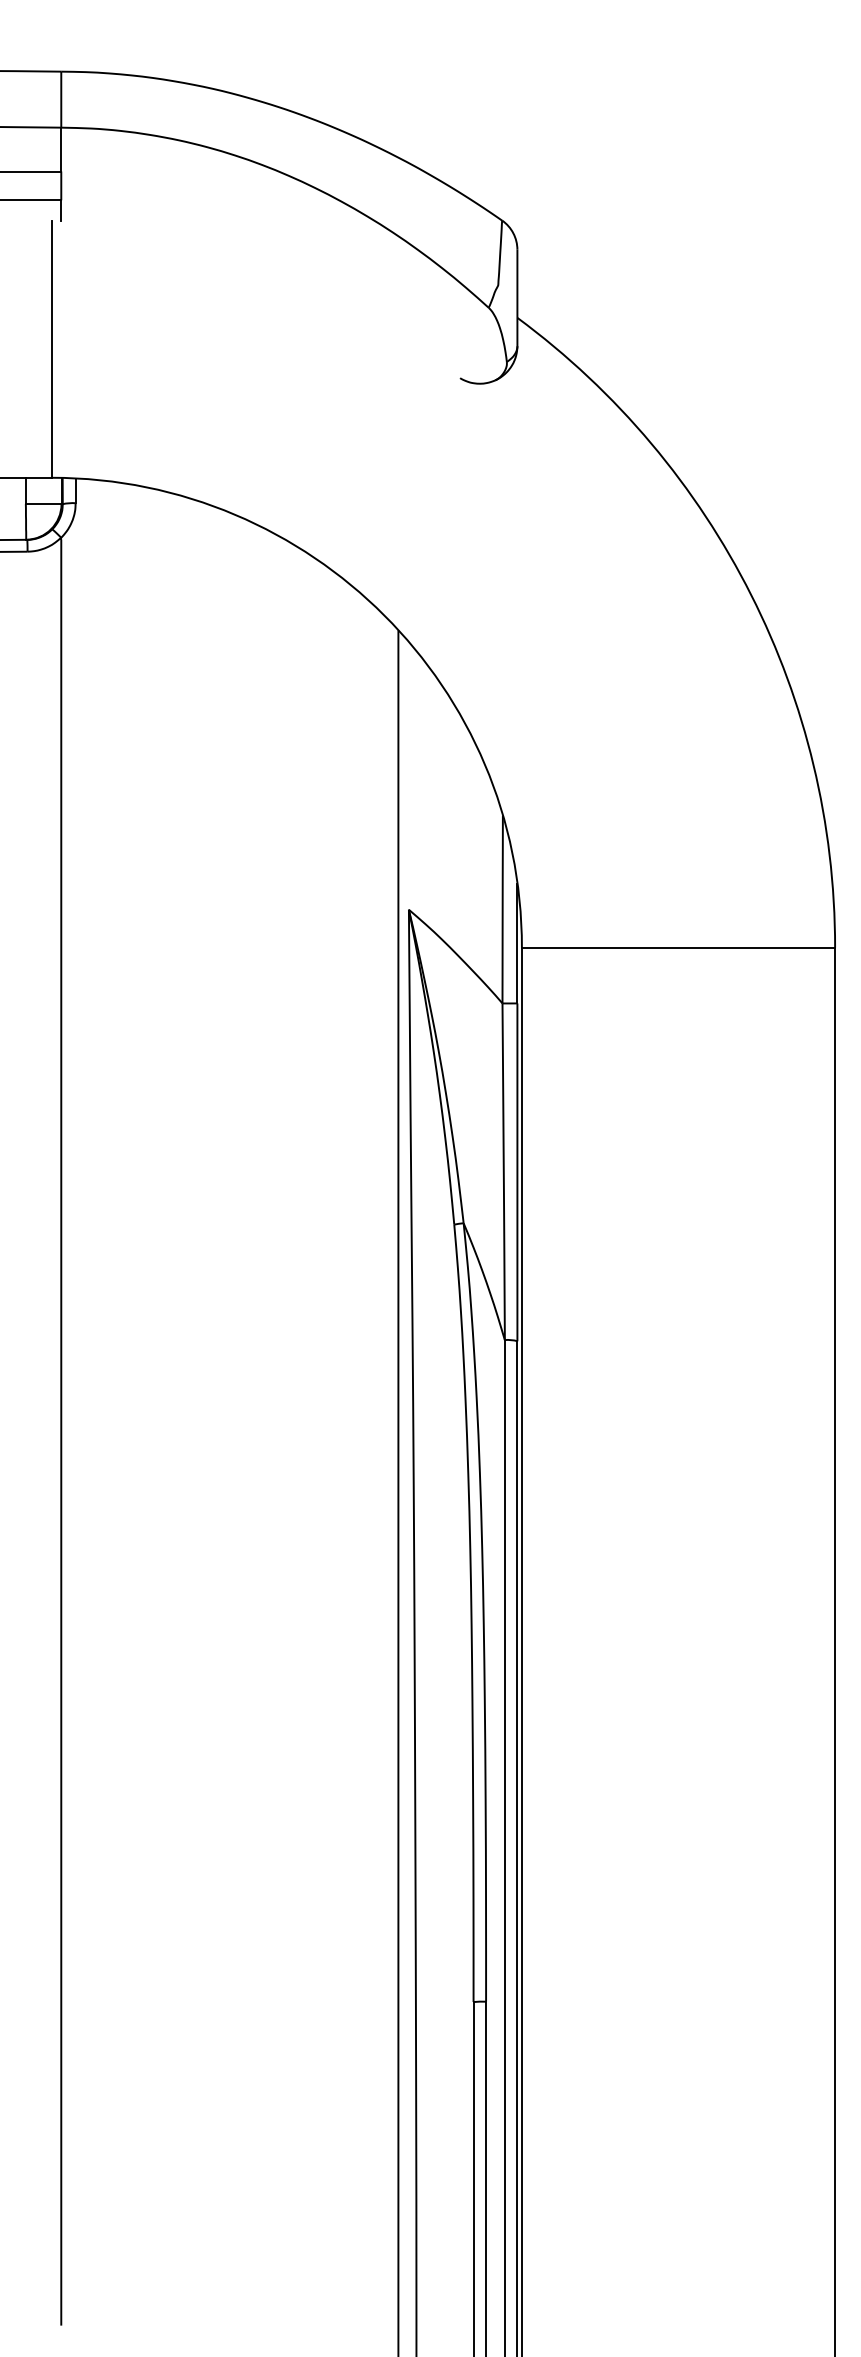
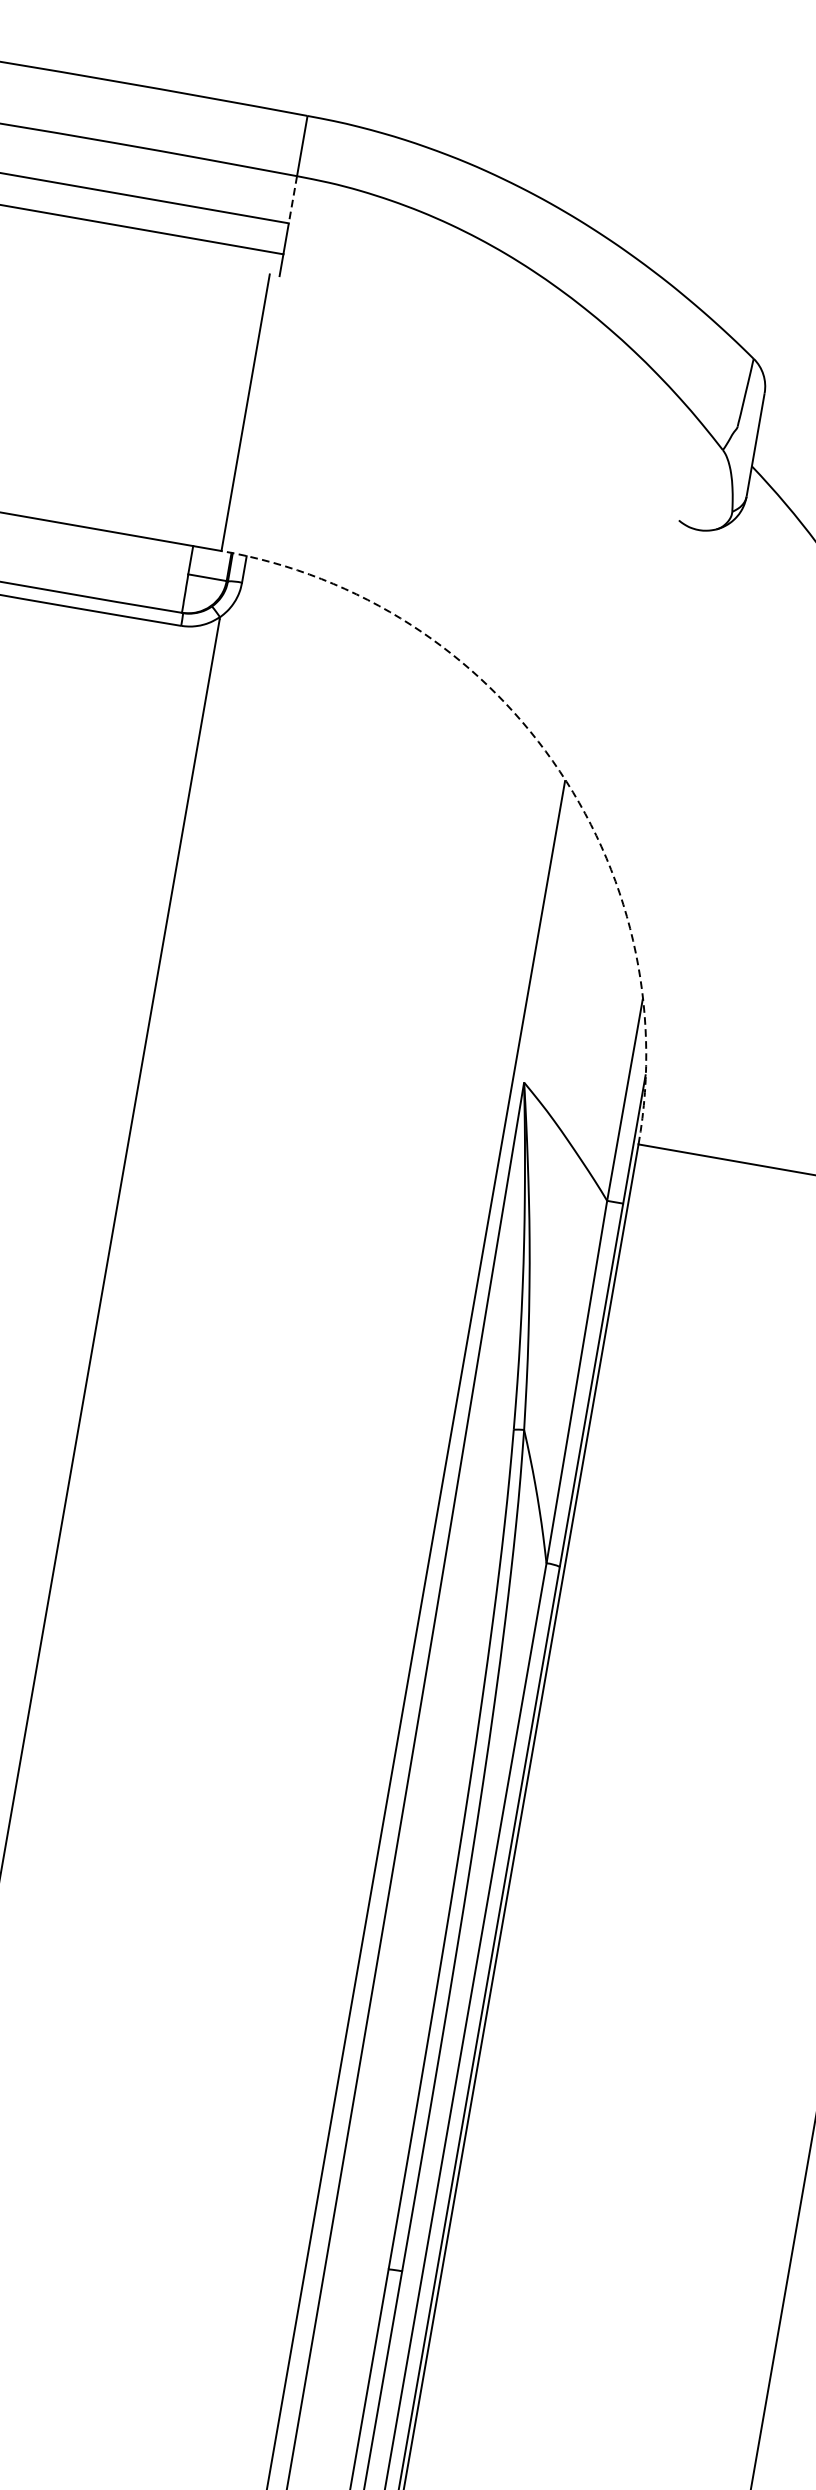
line: (61, 149) -> (293, 199), solid -> dashed
arc: (384, 615) -> (553, 761), solid -> dashed

